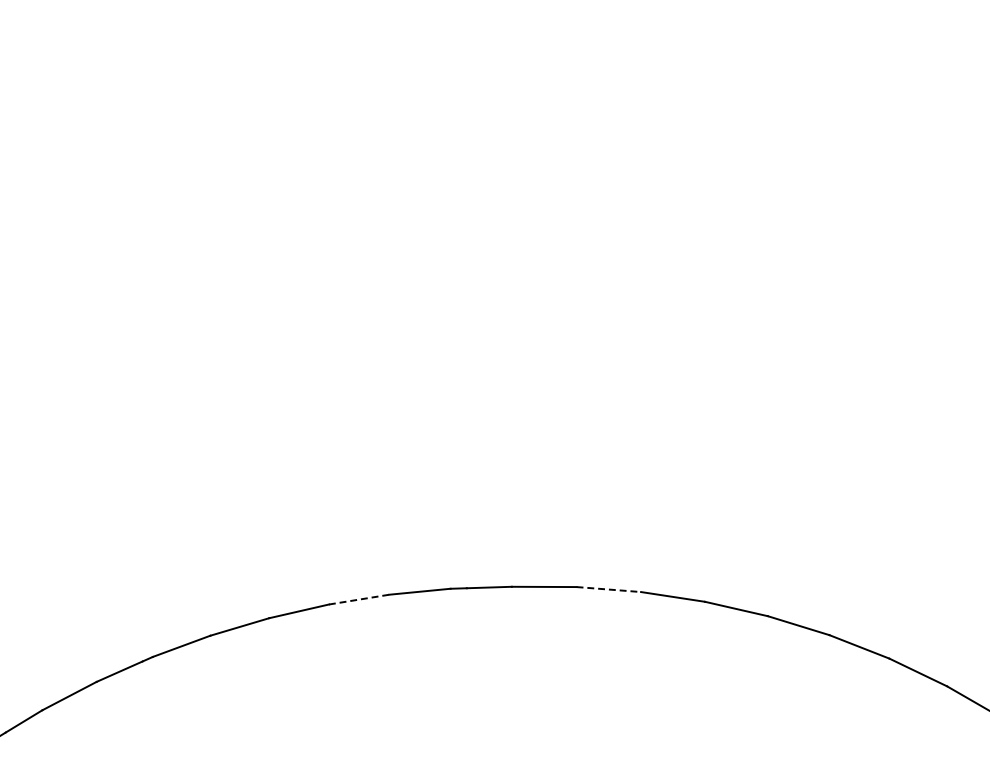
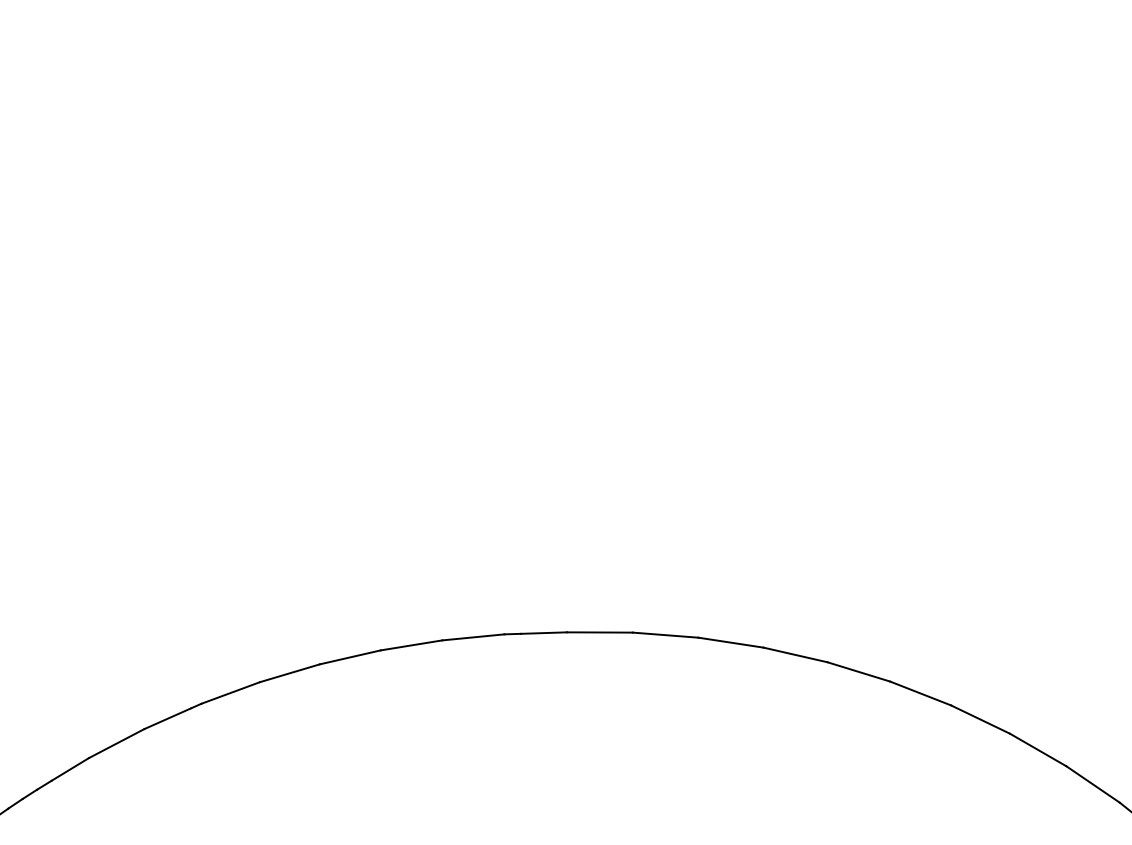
line: (608, 589) -> (665, 635), dashed -> solid
line: (360, 599) -> (412, 645), dashed -> solid

